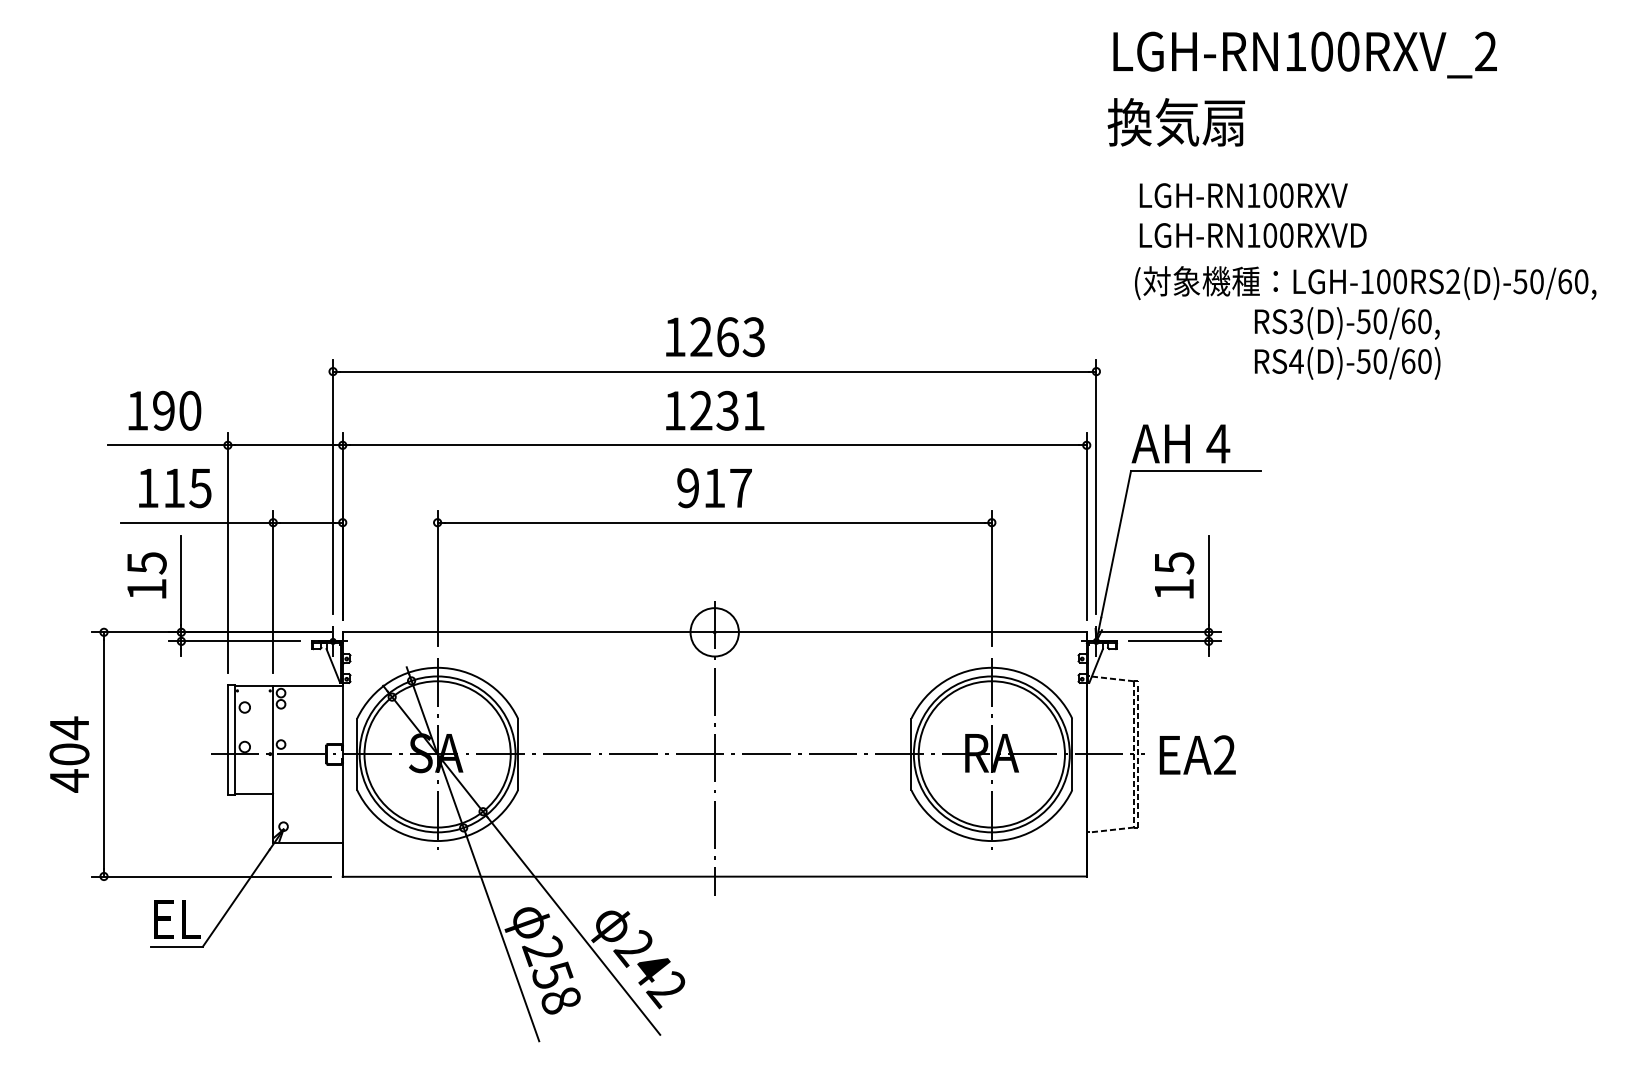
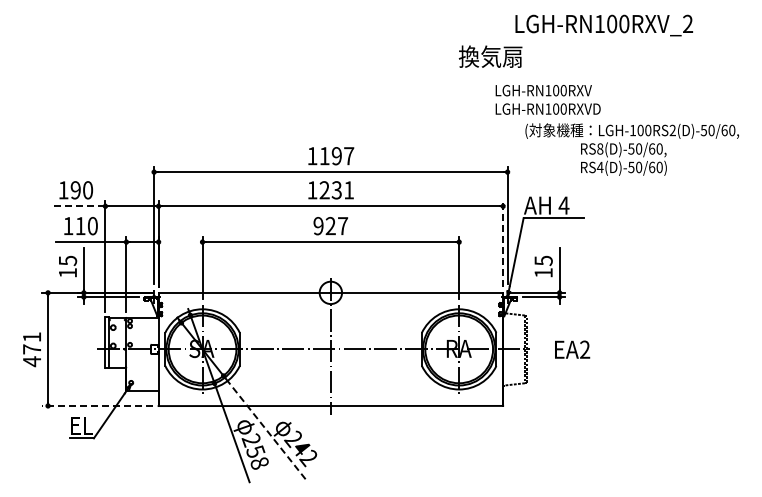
text: (1176, 121) -> (490, 56), moved
text: (1251, 214) -> (547, 99), moved
text: (1297, 320) -> (600, 148), RS3(D)-50/60, -> RS8(D)-50/60,
text: (726, 337) -> (336, 156), 1263 -> 1197
line: (167, 445) -> (77, 206), solid -> dashed
text: (713, 486) -> (330, 225), 917 -> 927
text: (199, 488) -> (92, 226), 115 -> 110
line: (1087, 525) -> (503, 243), solid -> dashed
text: (68, 739) -> (31, 342), 404 -> 471
text: (1197, 754) -> (572, 349), moved
line: (210, 875) -> (97, 405), solid -> dashed
line: (573, 925) -> (265, 428), solid -> dashed

